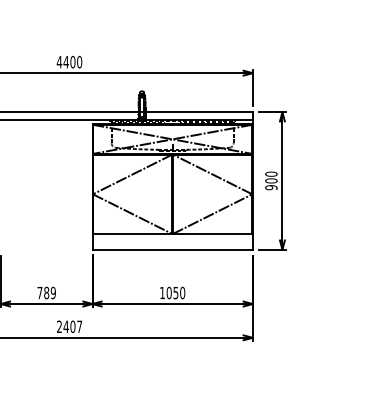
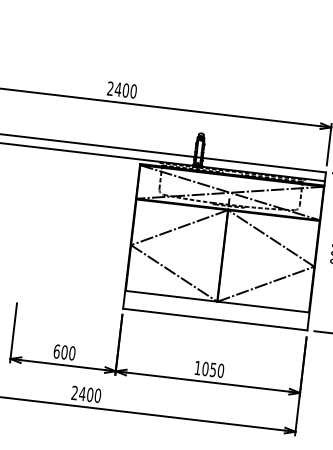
text: (59, 62) -> (110, 89), 4400 -> 2400
text: (46, 292) -> (64, 351), 789 -> 600
text: (79, 326) -> (97, 395), 2407 -> 2400

